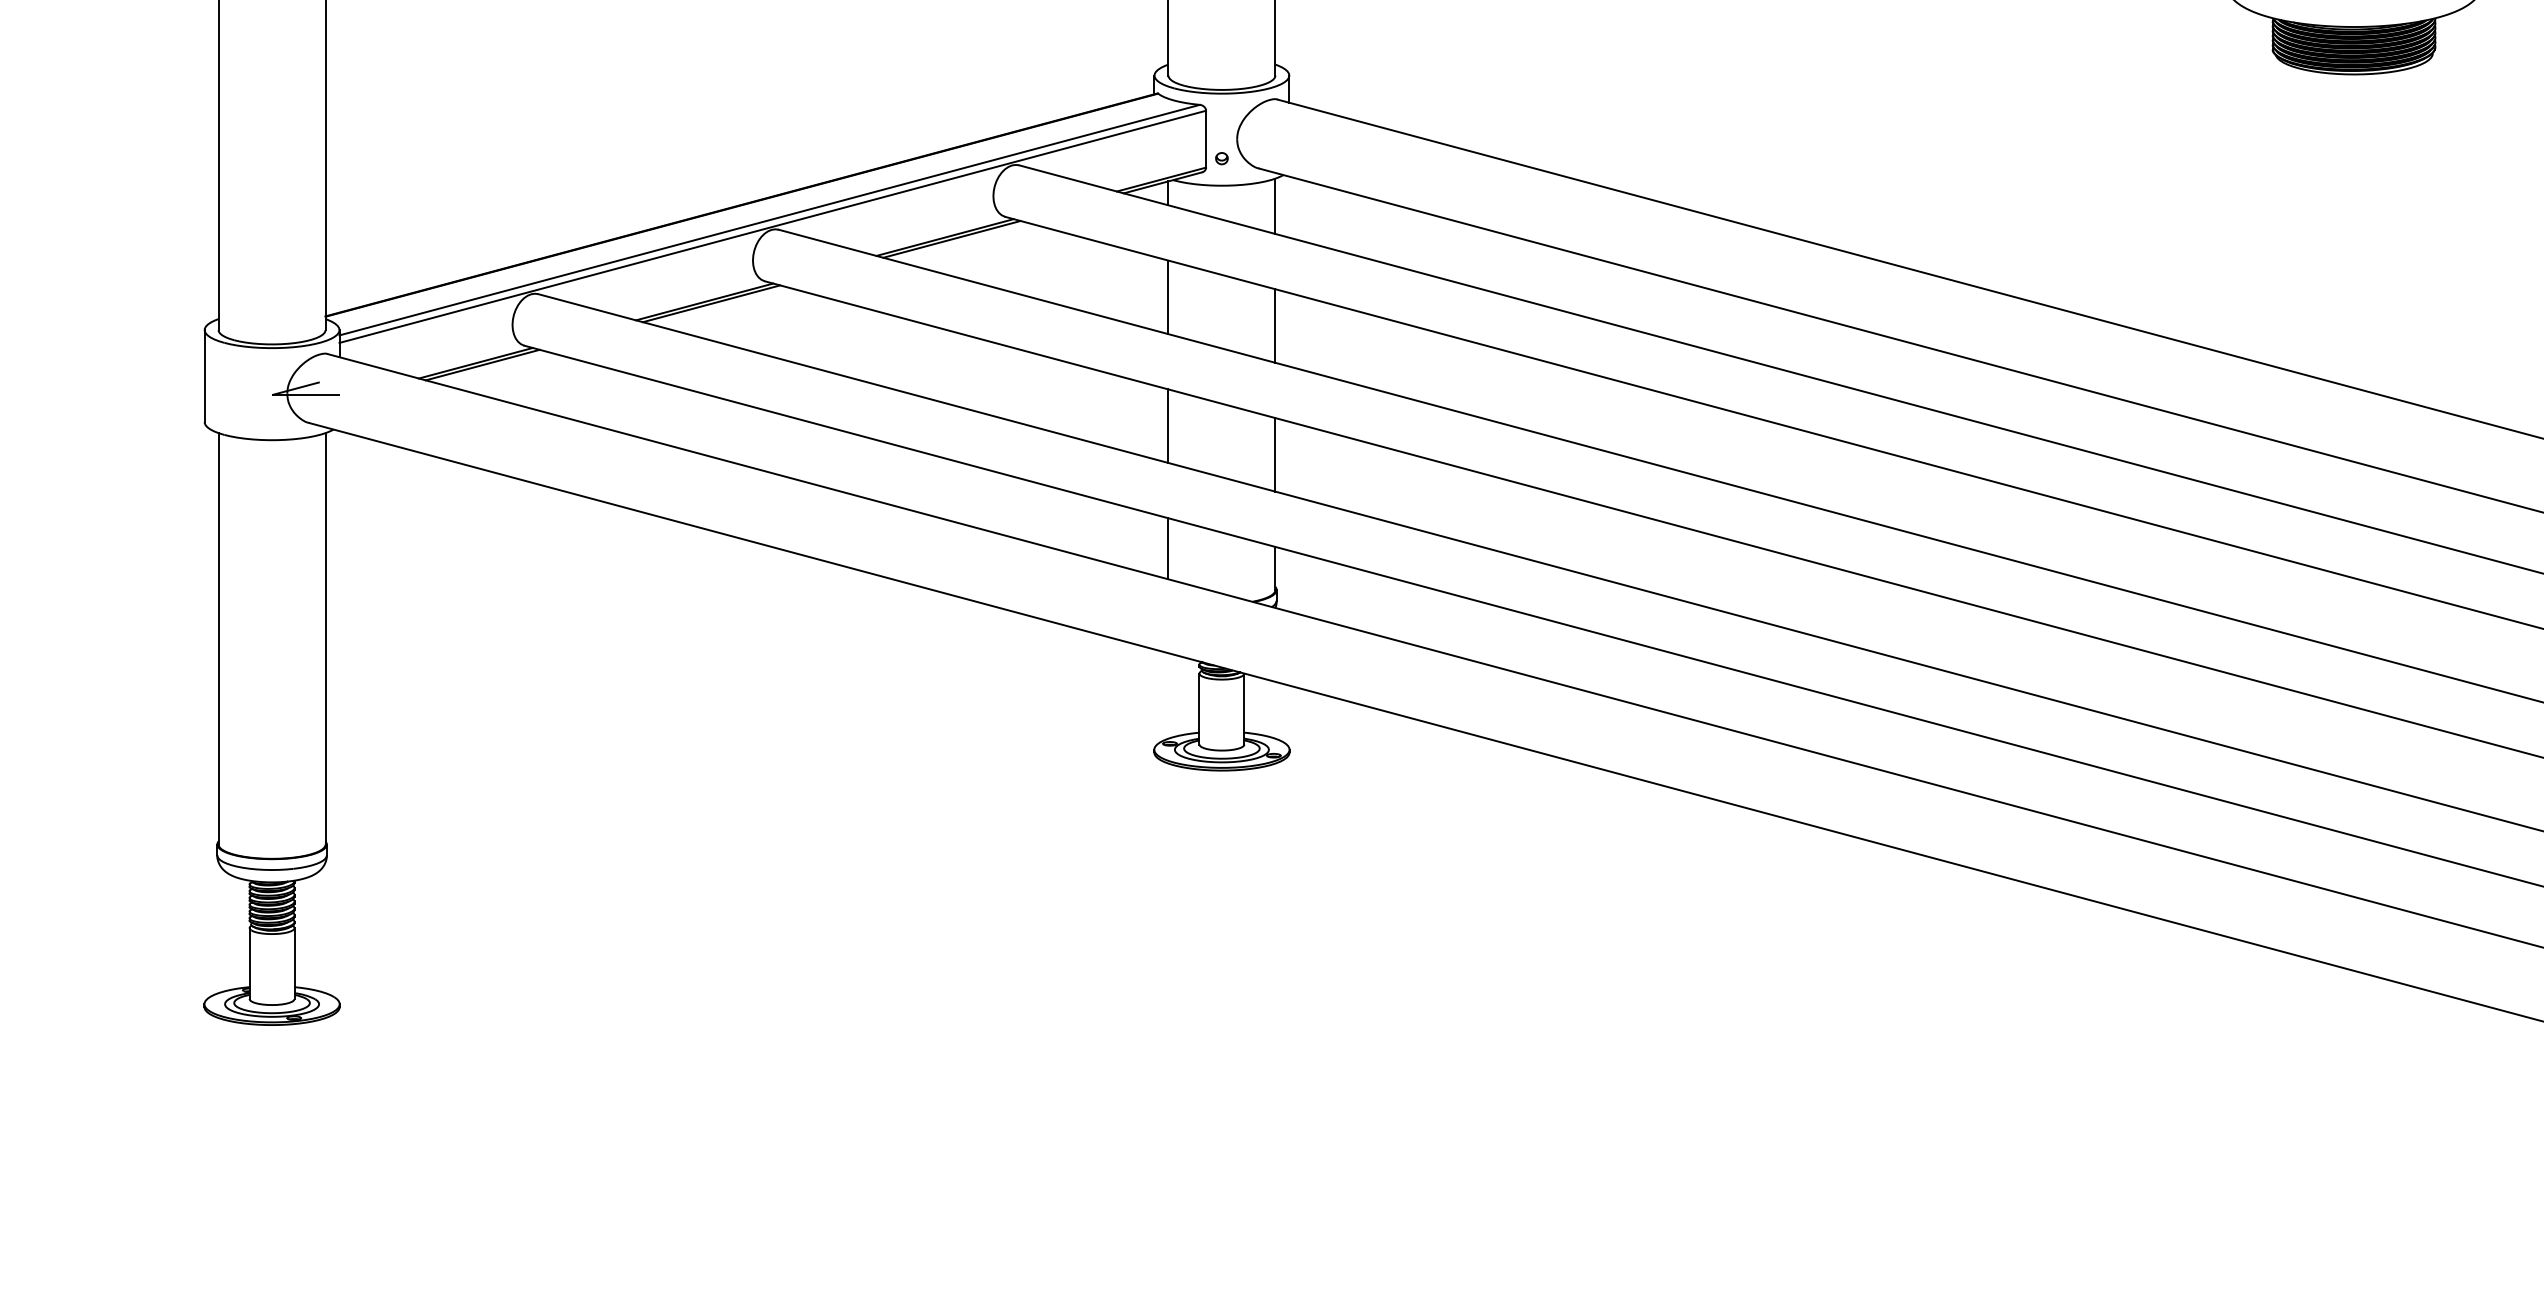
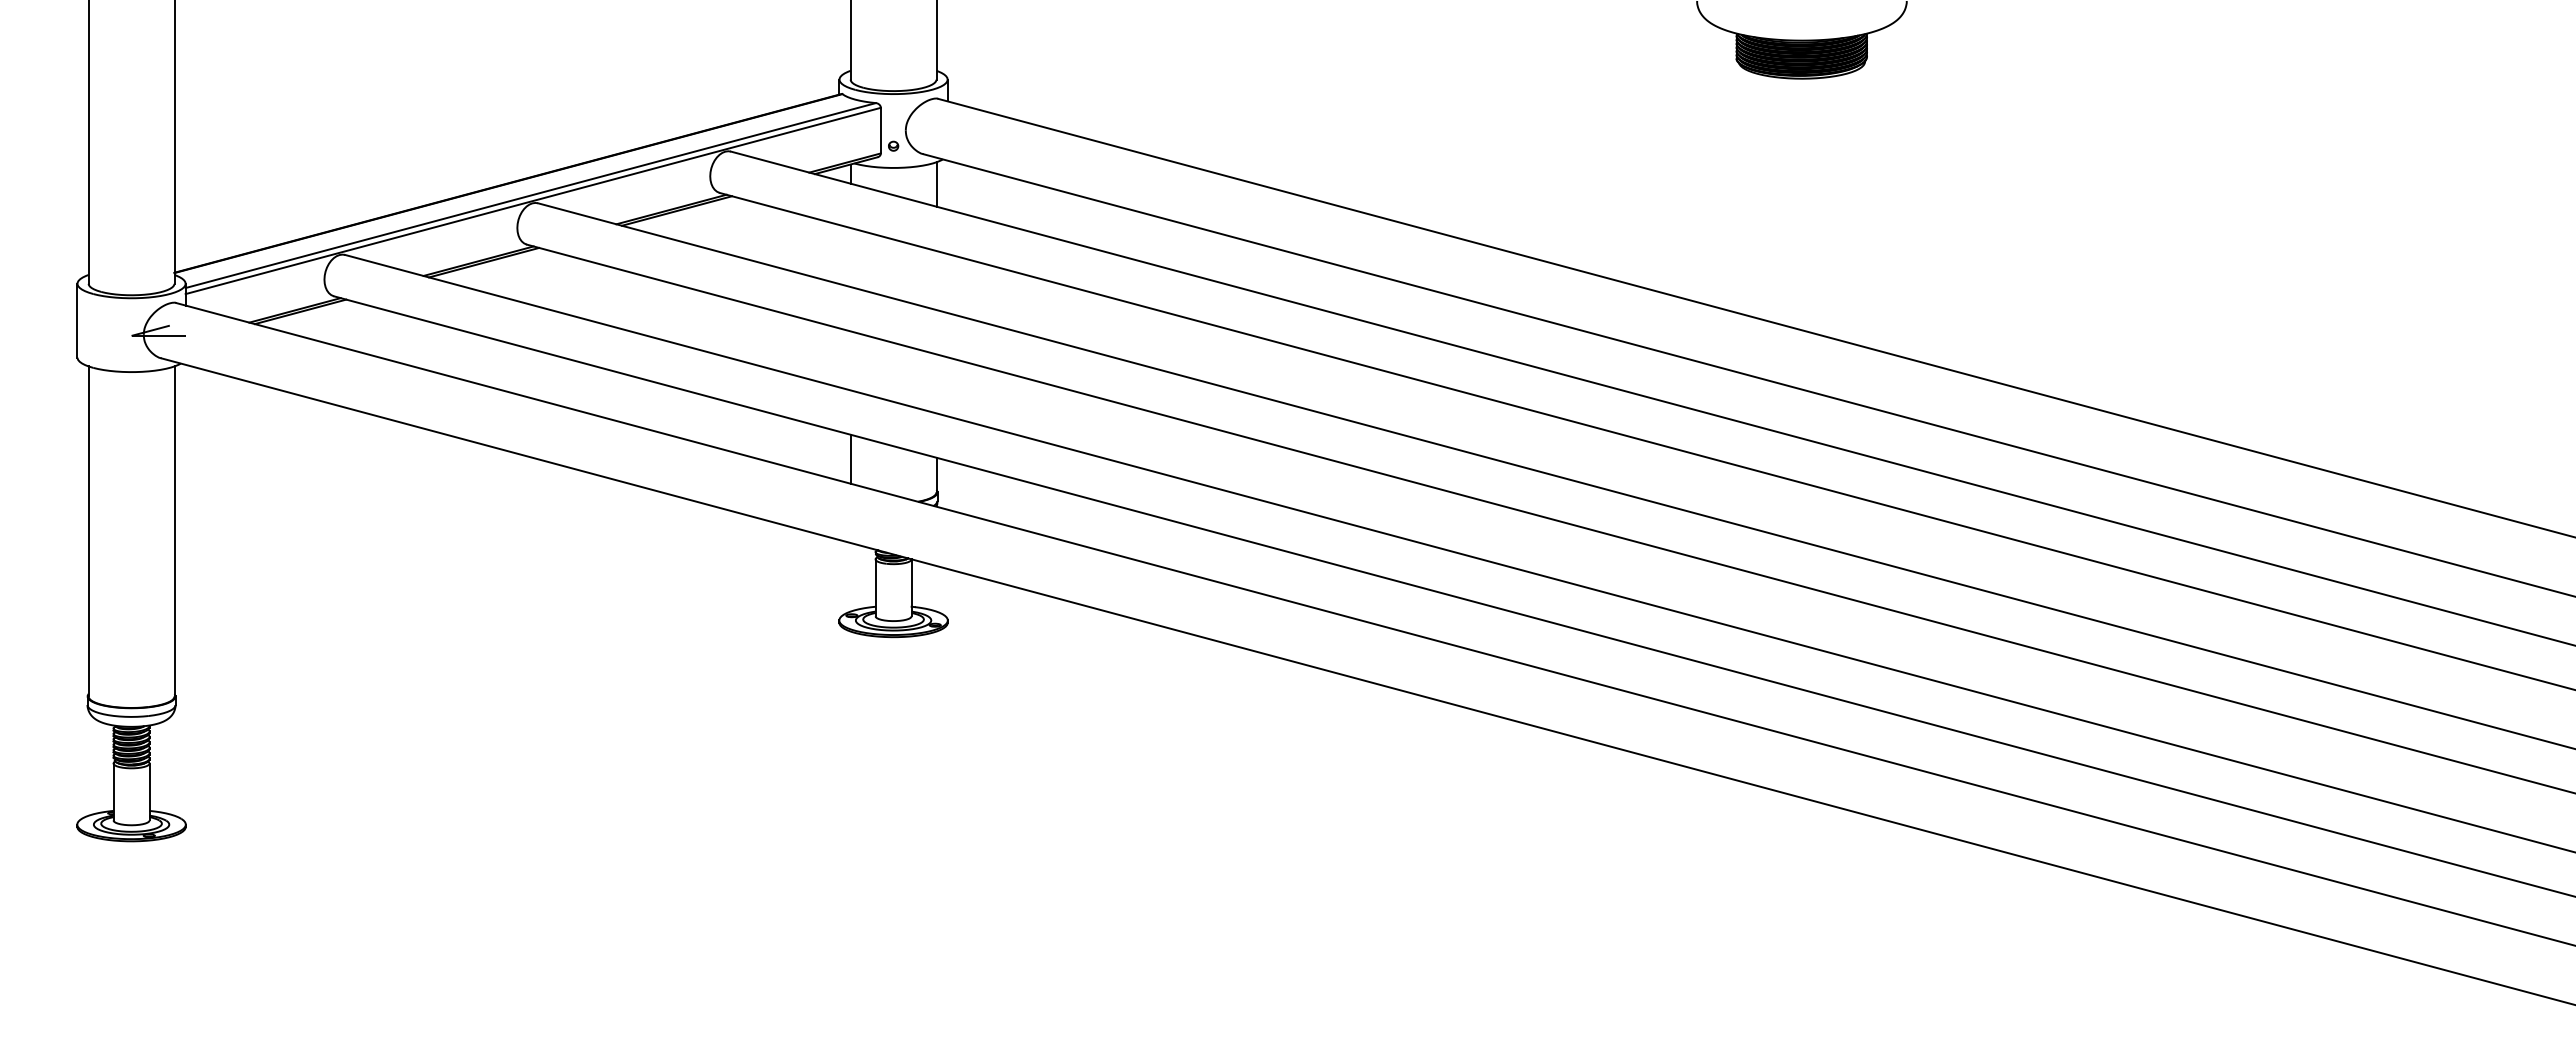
line: (1168, 297) -> (850, 257), removed
line: (1275, 325) -> (936, 280), removed
line: (1168, 425) -> (850, 360), removed
line: (1275, 454) -> (936, 383), removed

